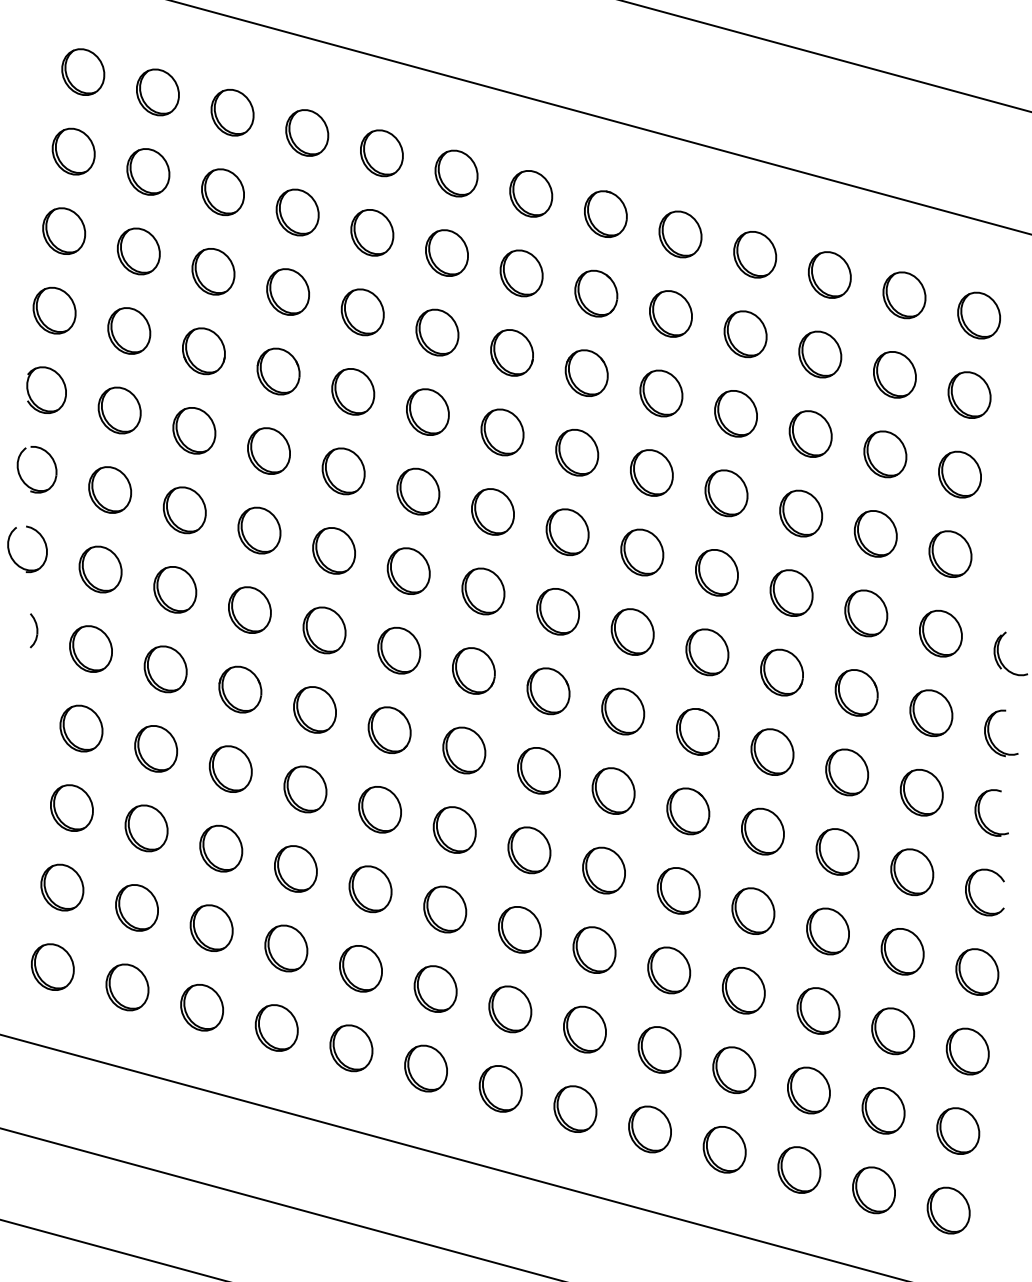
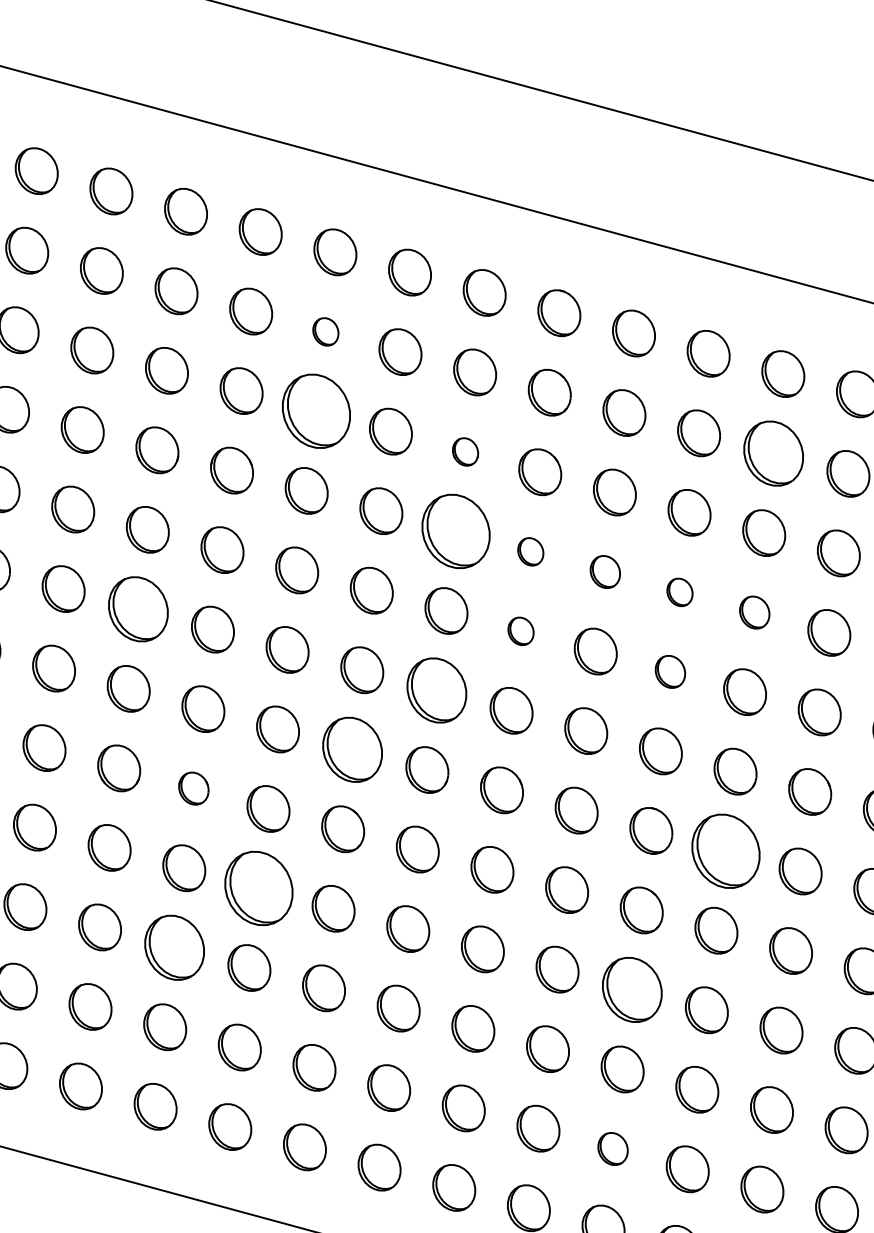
part: (372, 232) -> (325, 331), size x0.6
part: (362, 312) -> (315, 411), size x1.6
part: (511, 352) -> (464, 451), size x0.6
part: (820, 354) -> (773, 453), size x1.4
part: (502, 432) -> (455, 531), size x1.6
part: (577, 452) -> (530, 551), size x0.6
part: (651, 472) -> (604, 571), size x0.7
part: (726, 493) -> (679, 592), size x0.6
part: (184, 510) -> (137, 609), size x1.4
part: (801, 513) -> (754, 612), size x0.7
part: (567, 532) -> (520, 631), size x0.6
part: (716, 572) -> (669, 671), size x0.7
part: (483, 591) -> (436, 690), size x1.4
part: (399, 650) -> (352, 749), size x1.4
part: (240, 689) -> (193, 788), size x0.7
part: (772, 751) -> (725, 850), size x1.6
part: (305, 789) -> (258, 888), size x1.6
part: (221, 848) -> (174, 947), size x1.4
part: (678, 890) -> (631, 989), size x1.4
part: (659, 1049) -> (612, 1148), size x0.7

